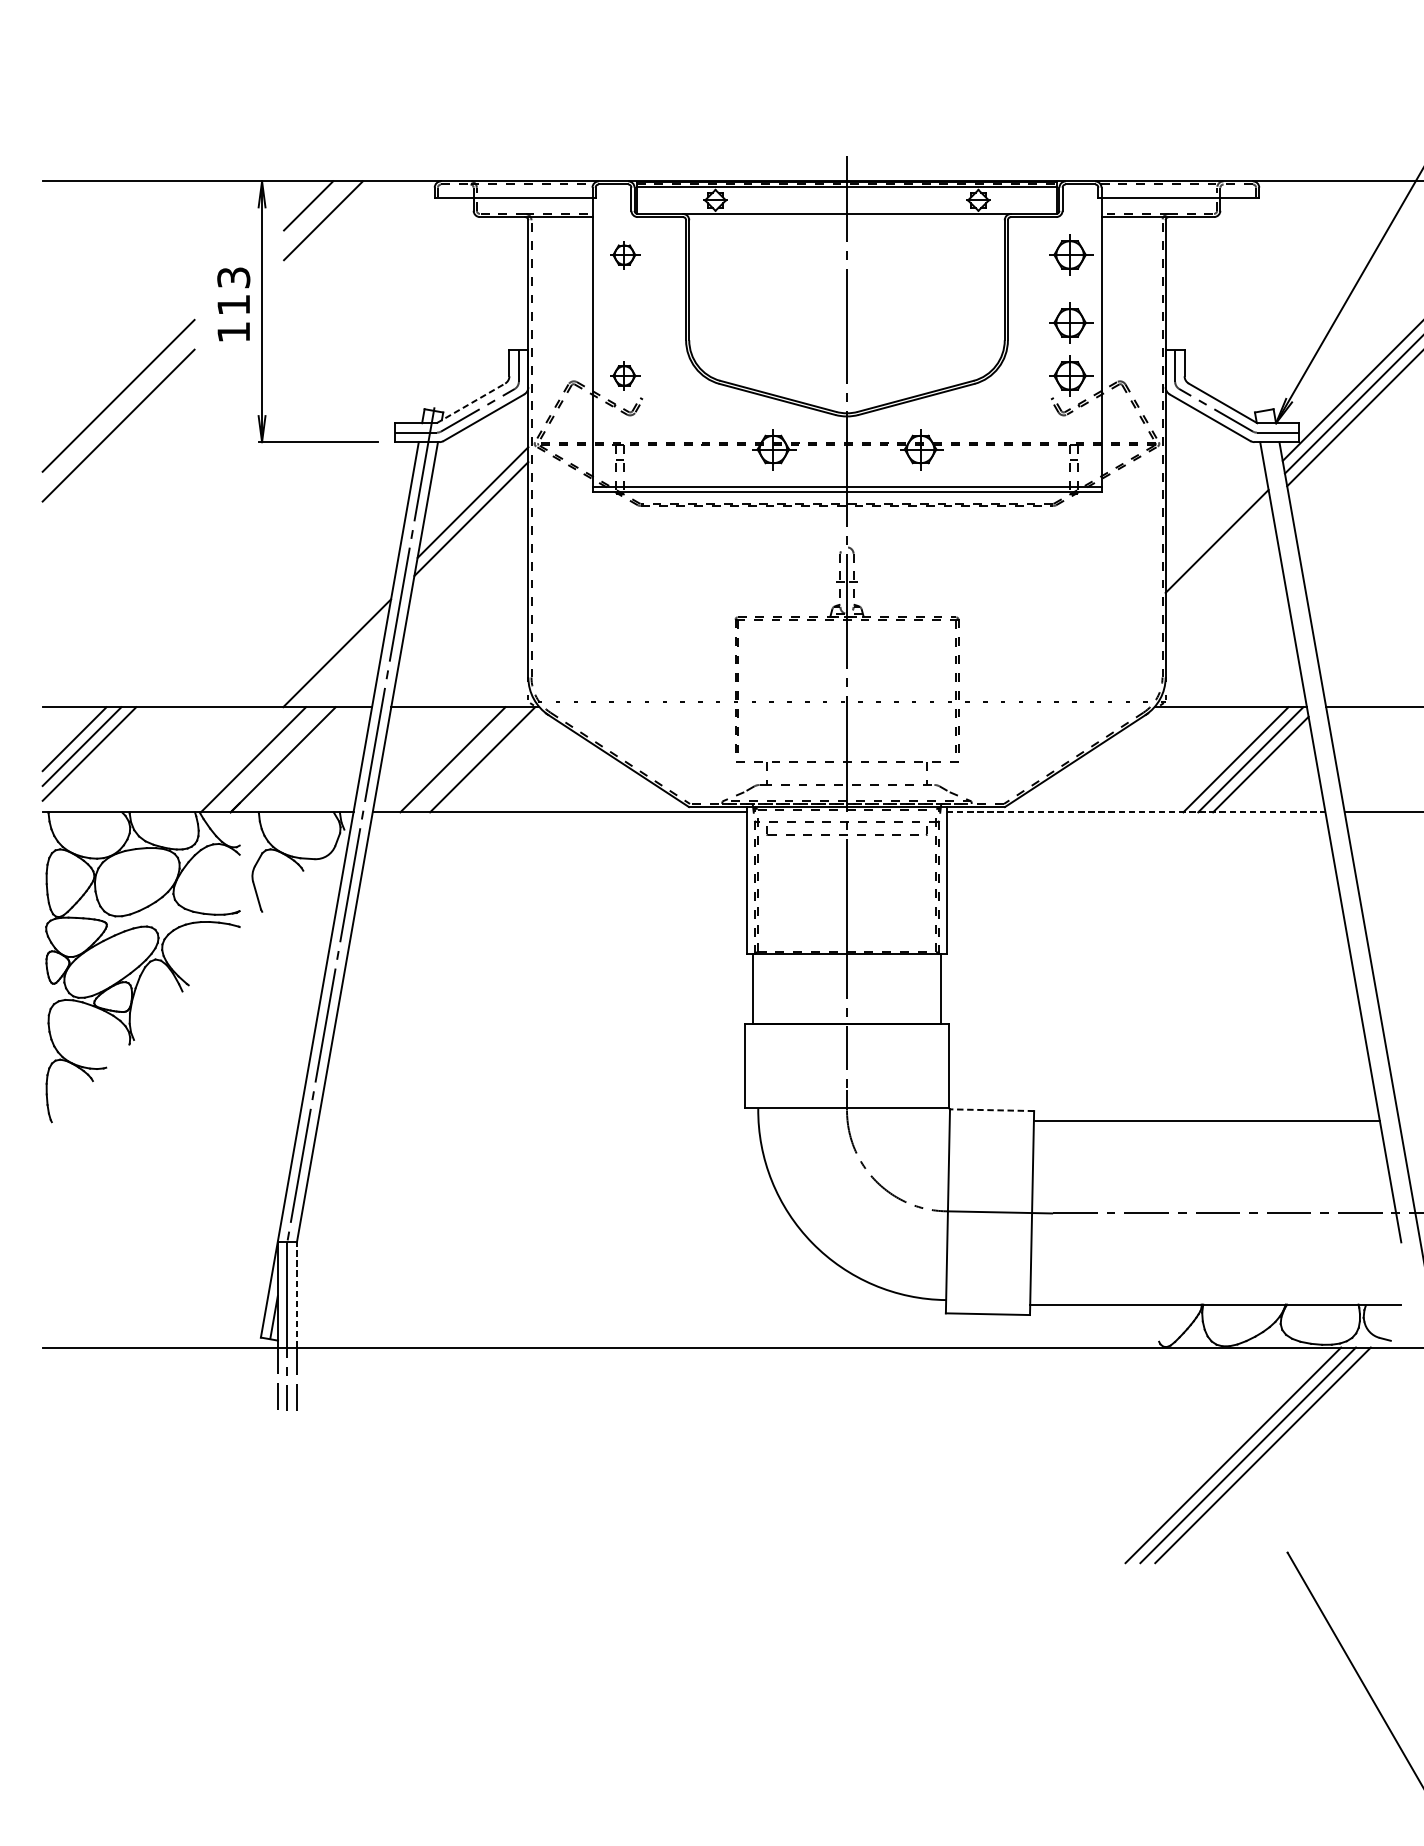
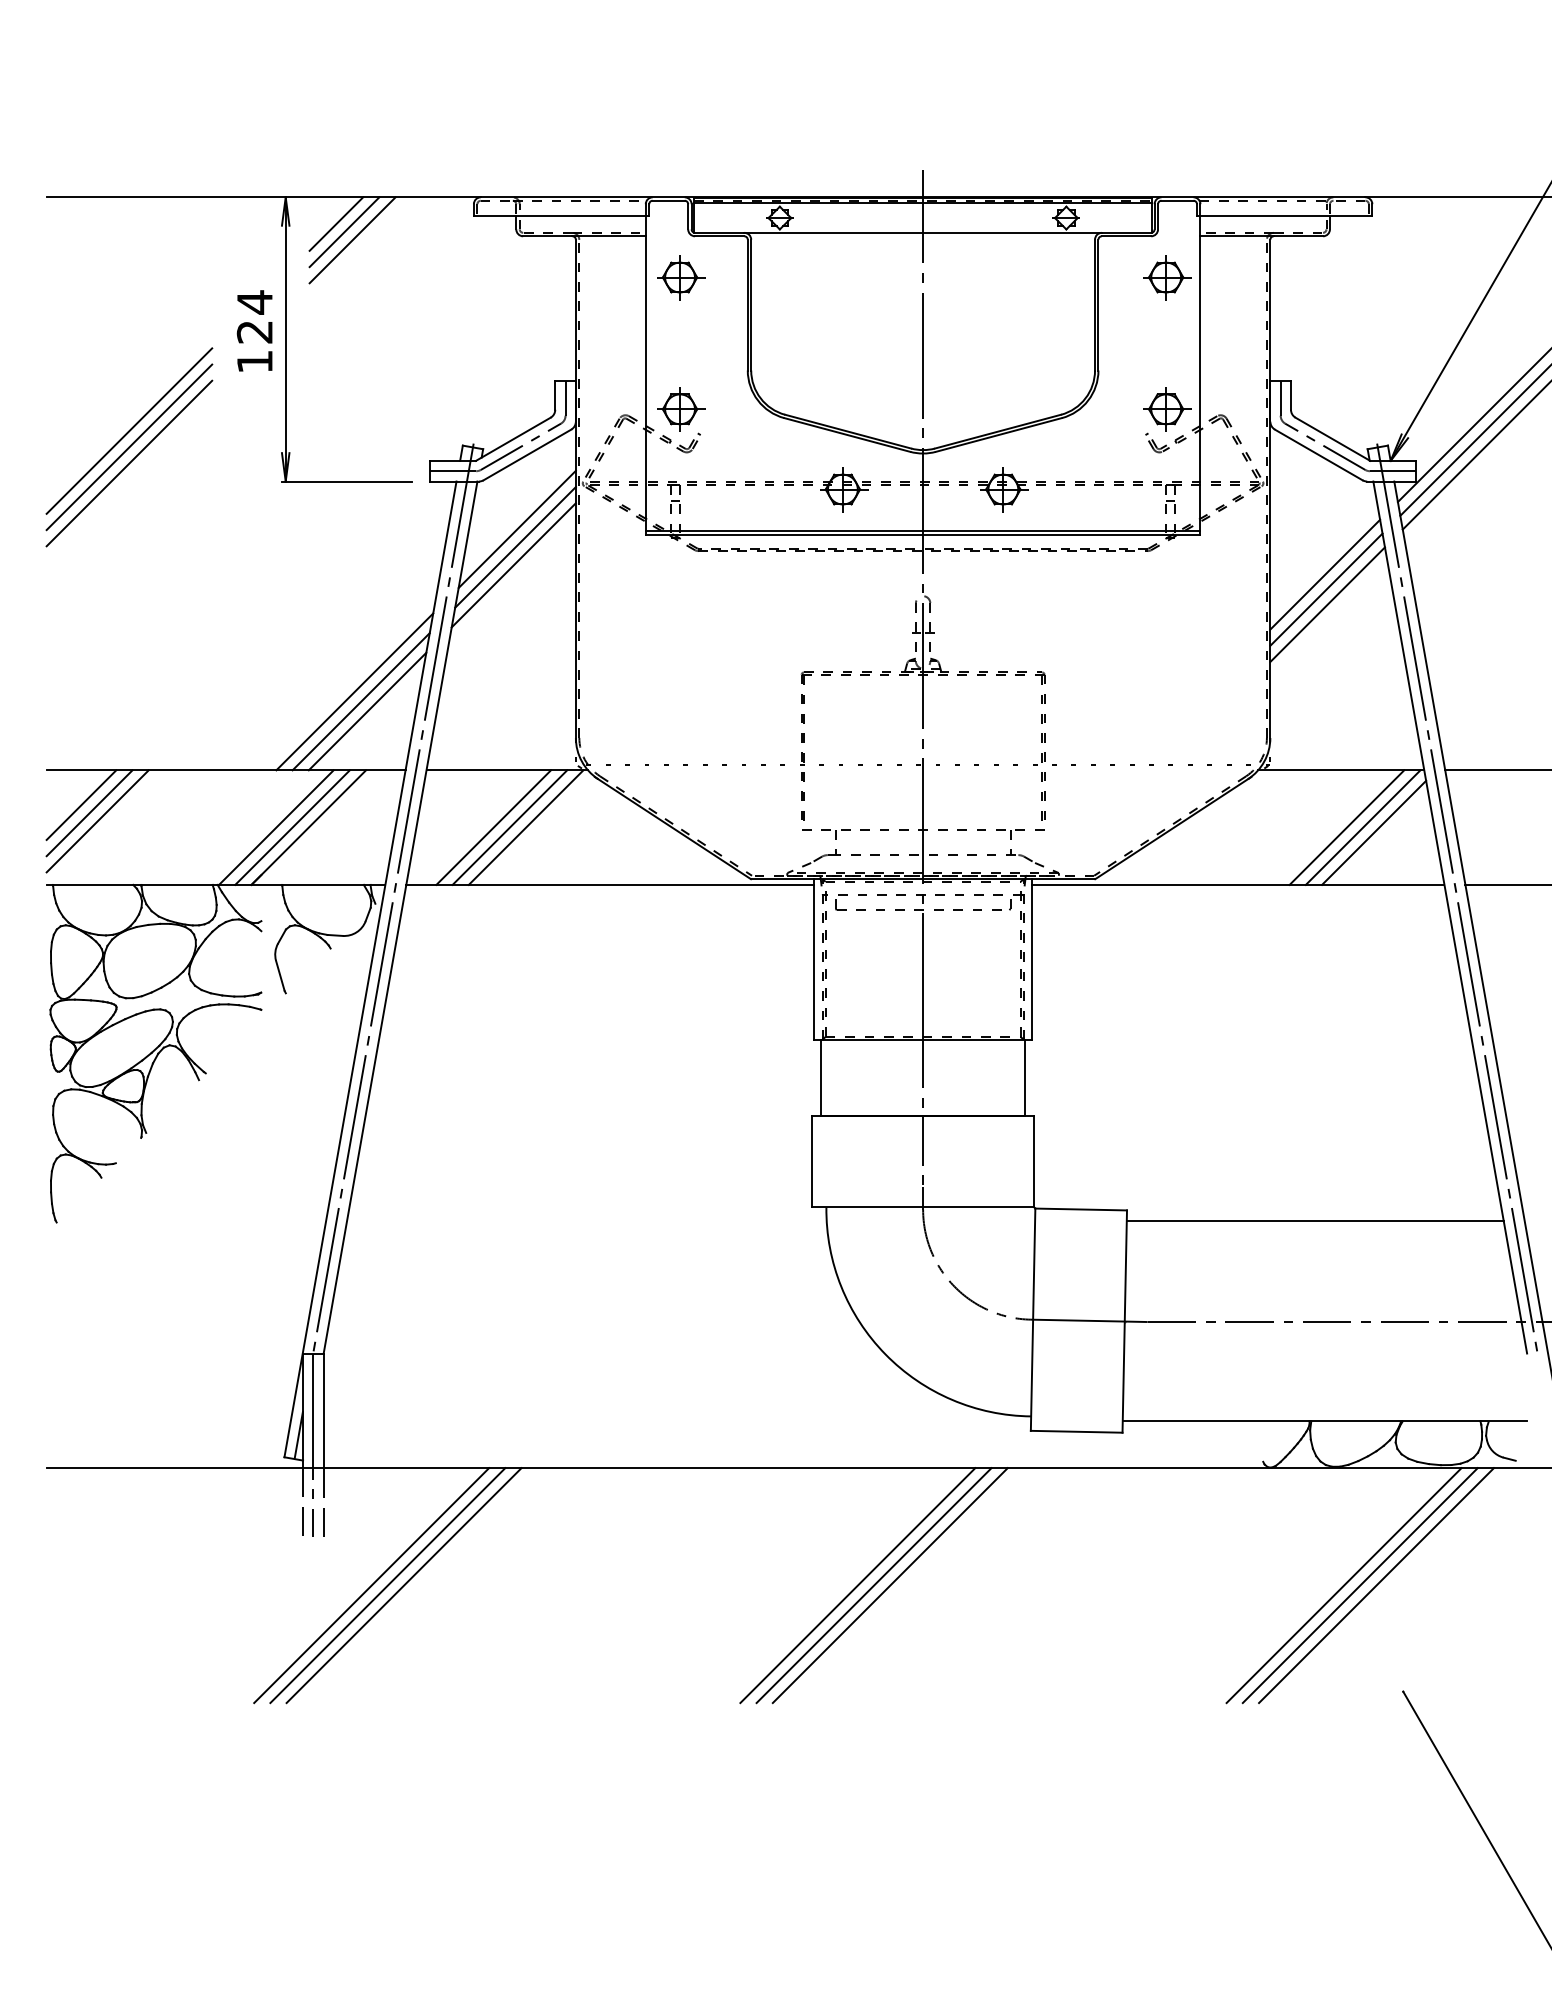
line: (316, 213) -> (344, 232), added
part: (625, 254) -> (681, 277), size x1.43
text: (233, 290) -> (254, 316), 113 -> 124
part: (1071, 322) -> (1167, 351), removed
part: (625, 376) -> (681, 409), size x1.43
line: (471, 403) -> (513, 439), dashed -> solid
line: (118, 410) -> (129, 447), added
line: (473, 486) -> (516, 529), added
line: (1216, 527) -> (1325, 574), added
line: (1218, 555) -> (1327, 604), added
line: (325, 634) -> (354, 691), added
line: (330, 644) -> (360, 701), added
line: (268, 759) -> (292, 827), added
line: (467, 759) -> (509, 827), added
line: (1136, 811) -> (1238, 884), dashed -> solid
line: (1337, 824) -> (1457, 898), added
line: (992, 1110) -> (1081, 1209), dashed -> solid
line: (296, 1294) -> (323, 1410), dashed -> solid
line: (340, 1455) -> (371, 1585), added
line: (355, 1455) -> (387, 1585), added
line: (370, 1455) -> (403, 1585), added
line: (786, 1455) -> (857, 1585), added
line: (801, 1455) -> (873, 1585), added
line: (816, 1455) -> (889, 1585), added

